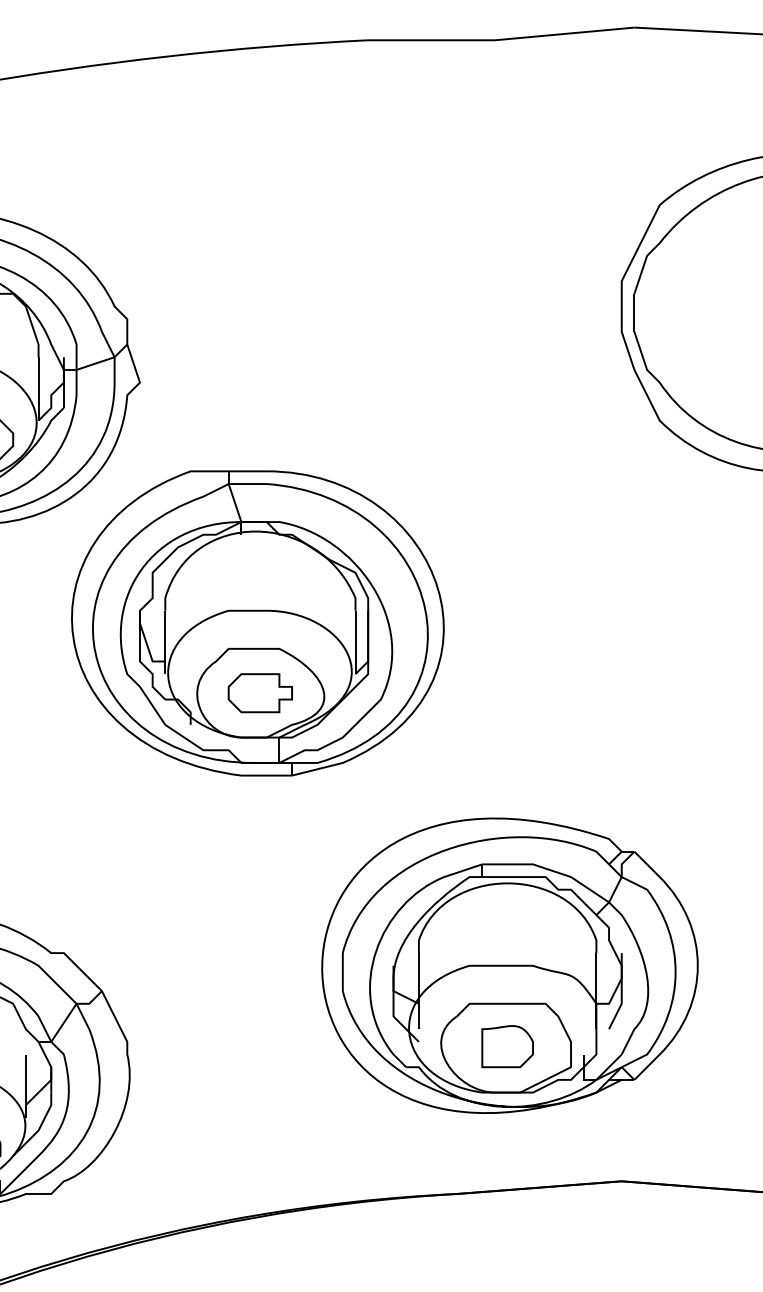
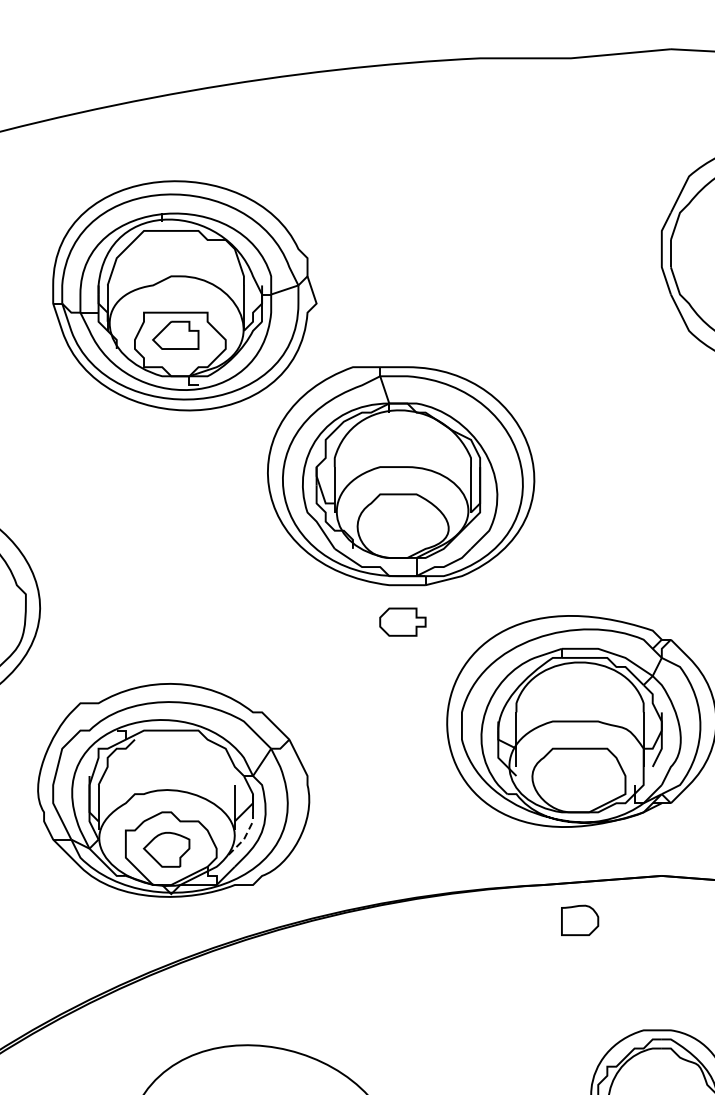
part: (259, 692) -> (402, 621), moved
part: (508, 1045) -> (580, 919), moved
line: (39, 1127) -> (244, 837), solid -> dashed

